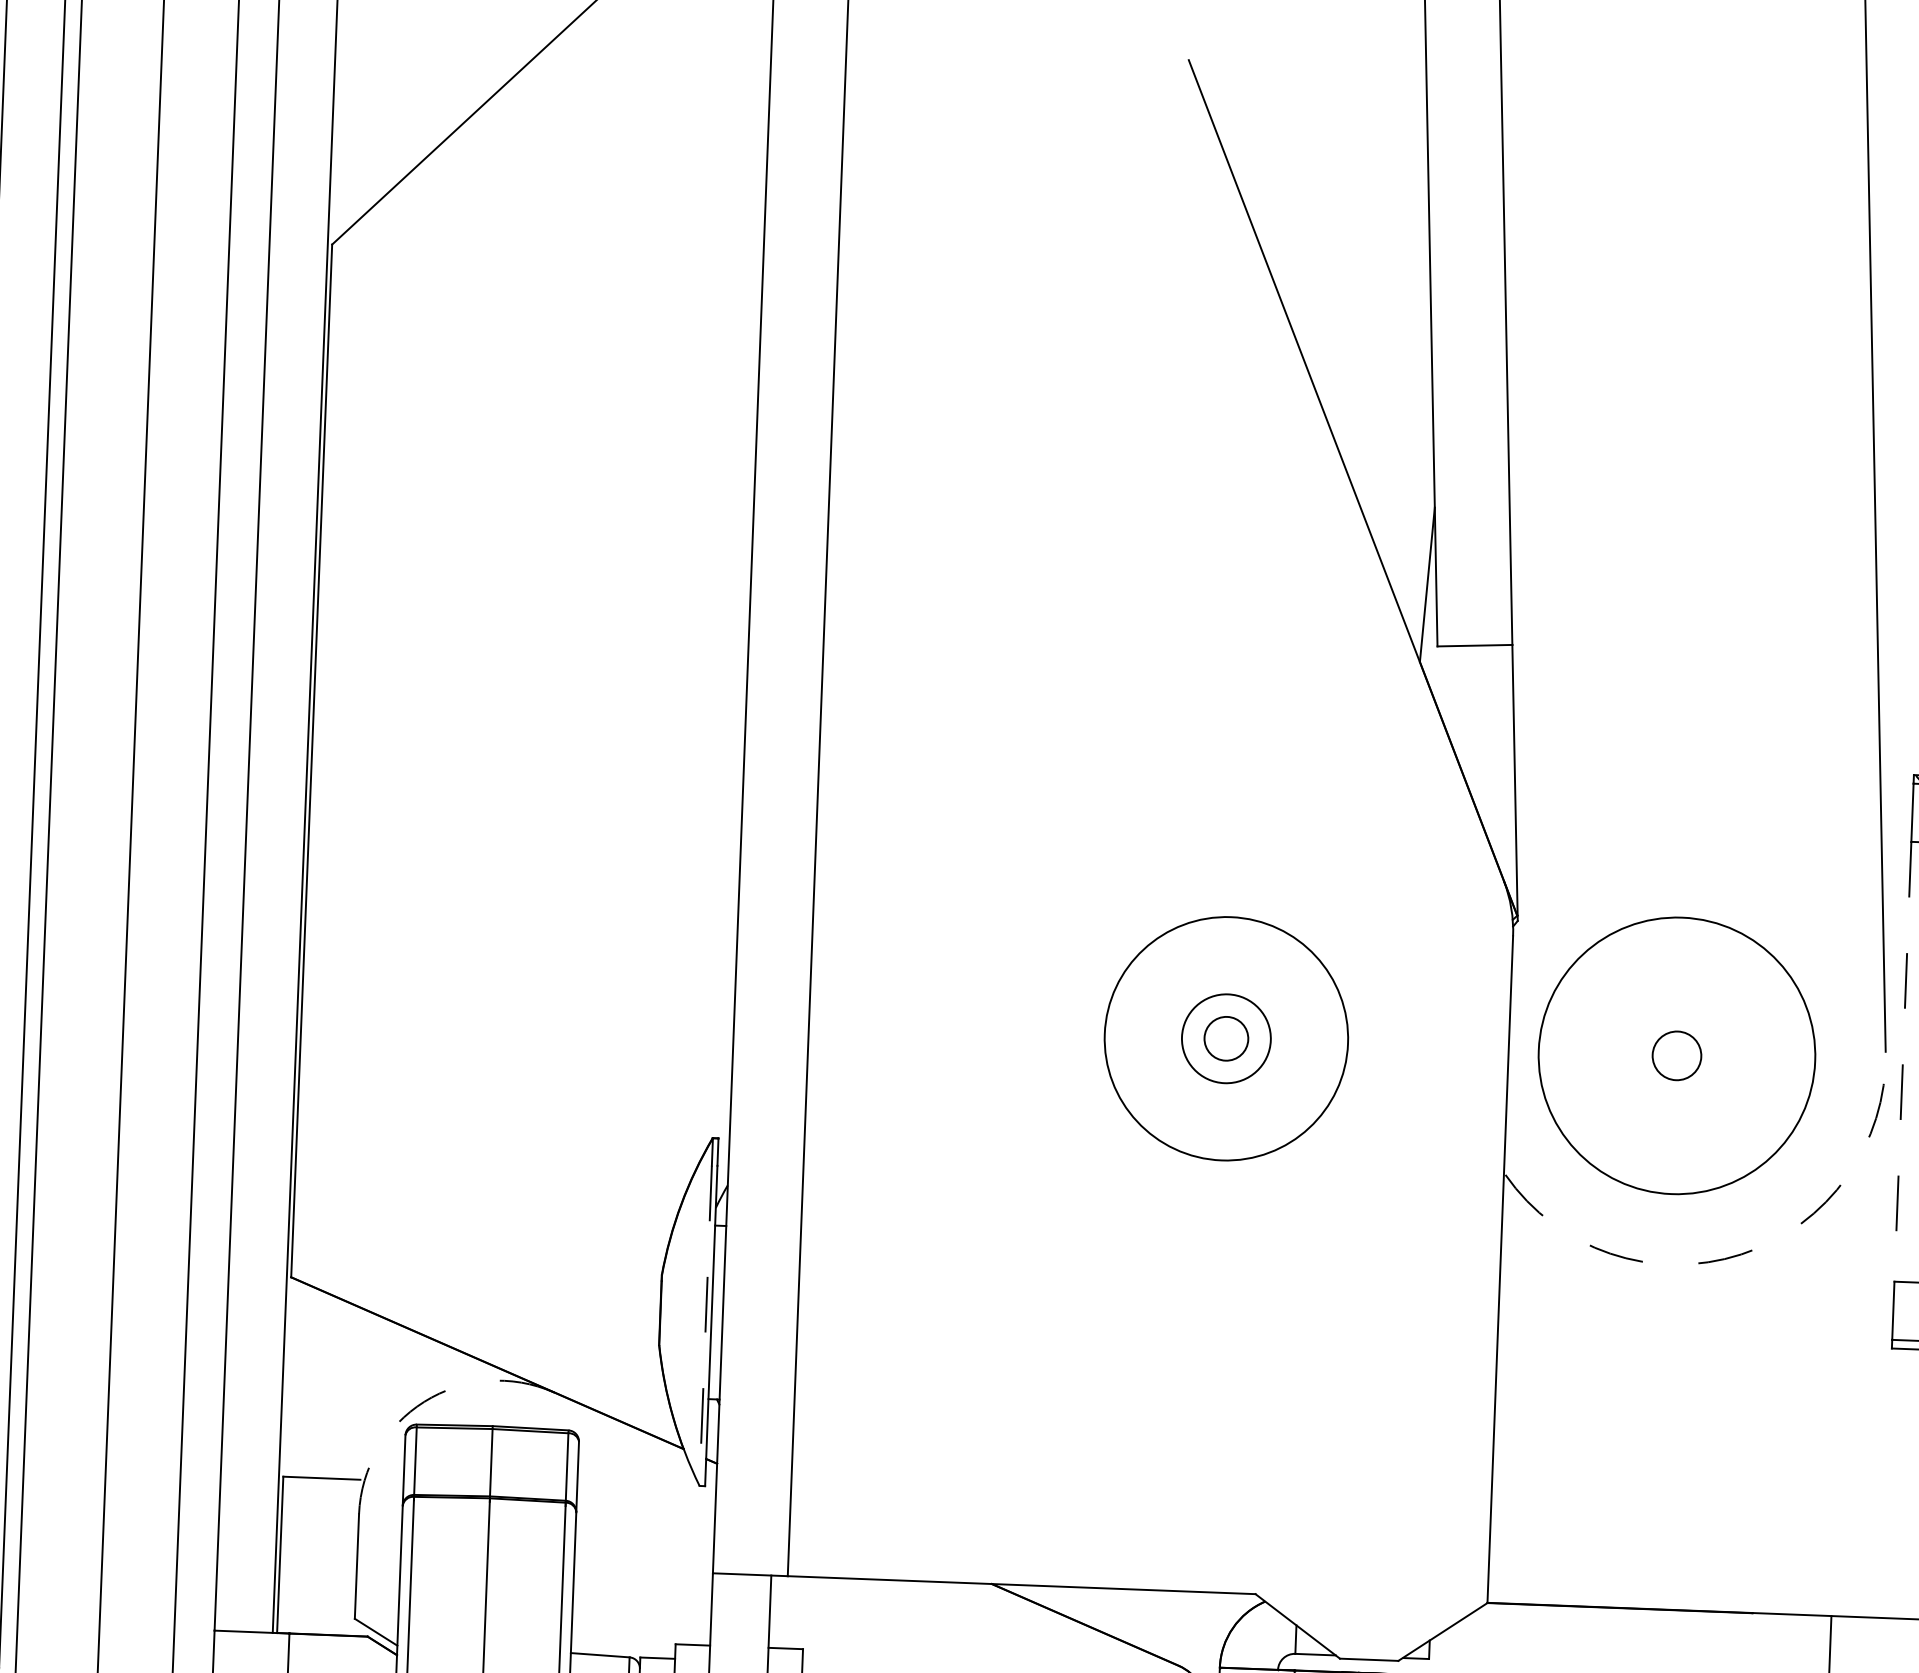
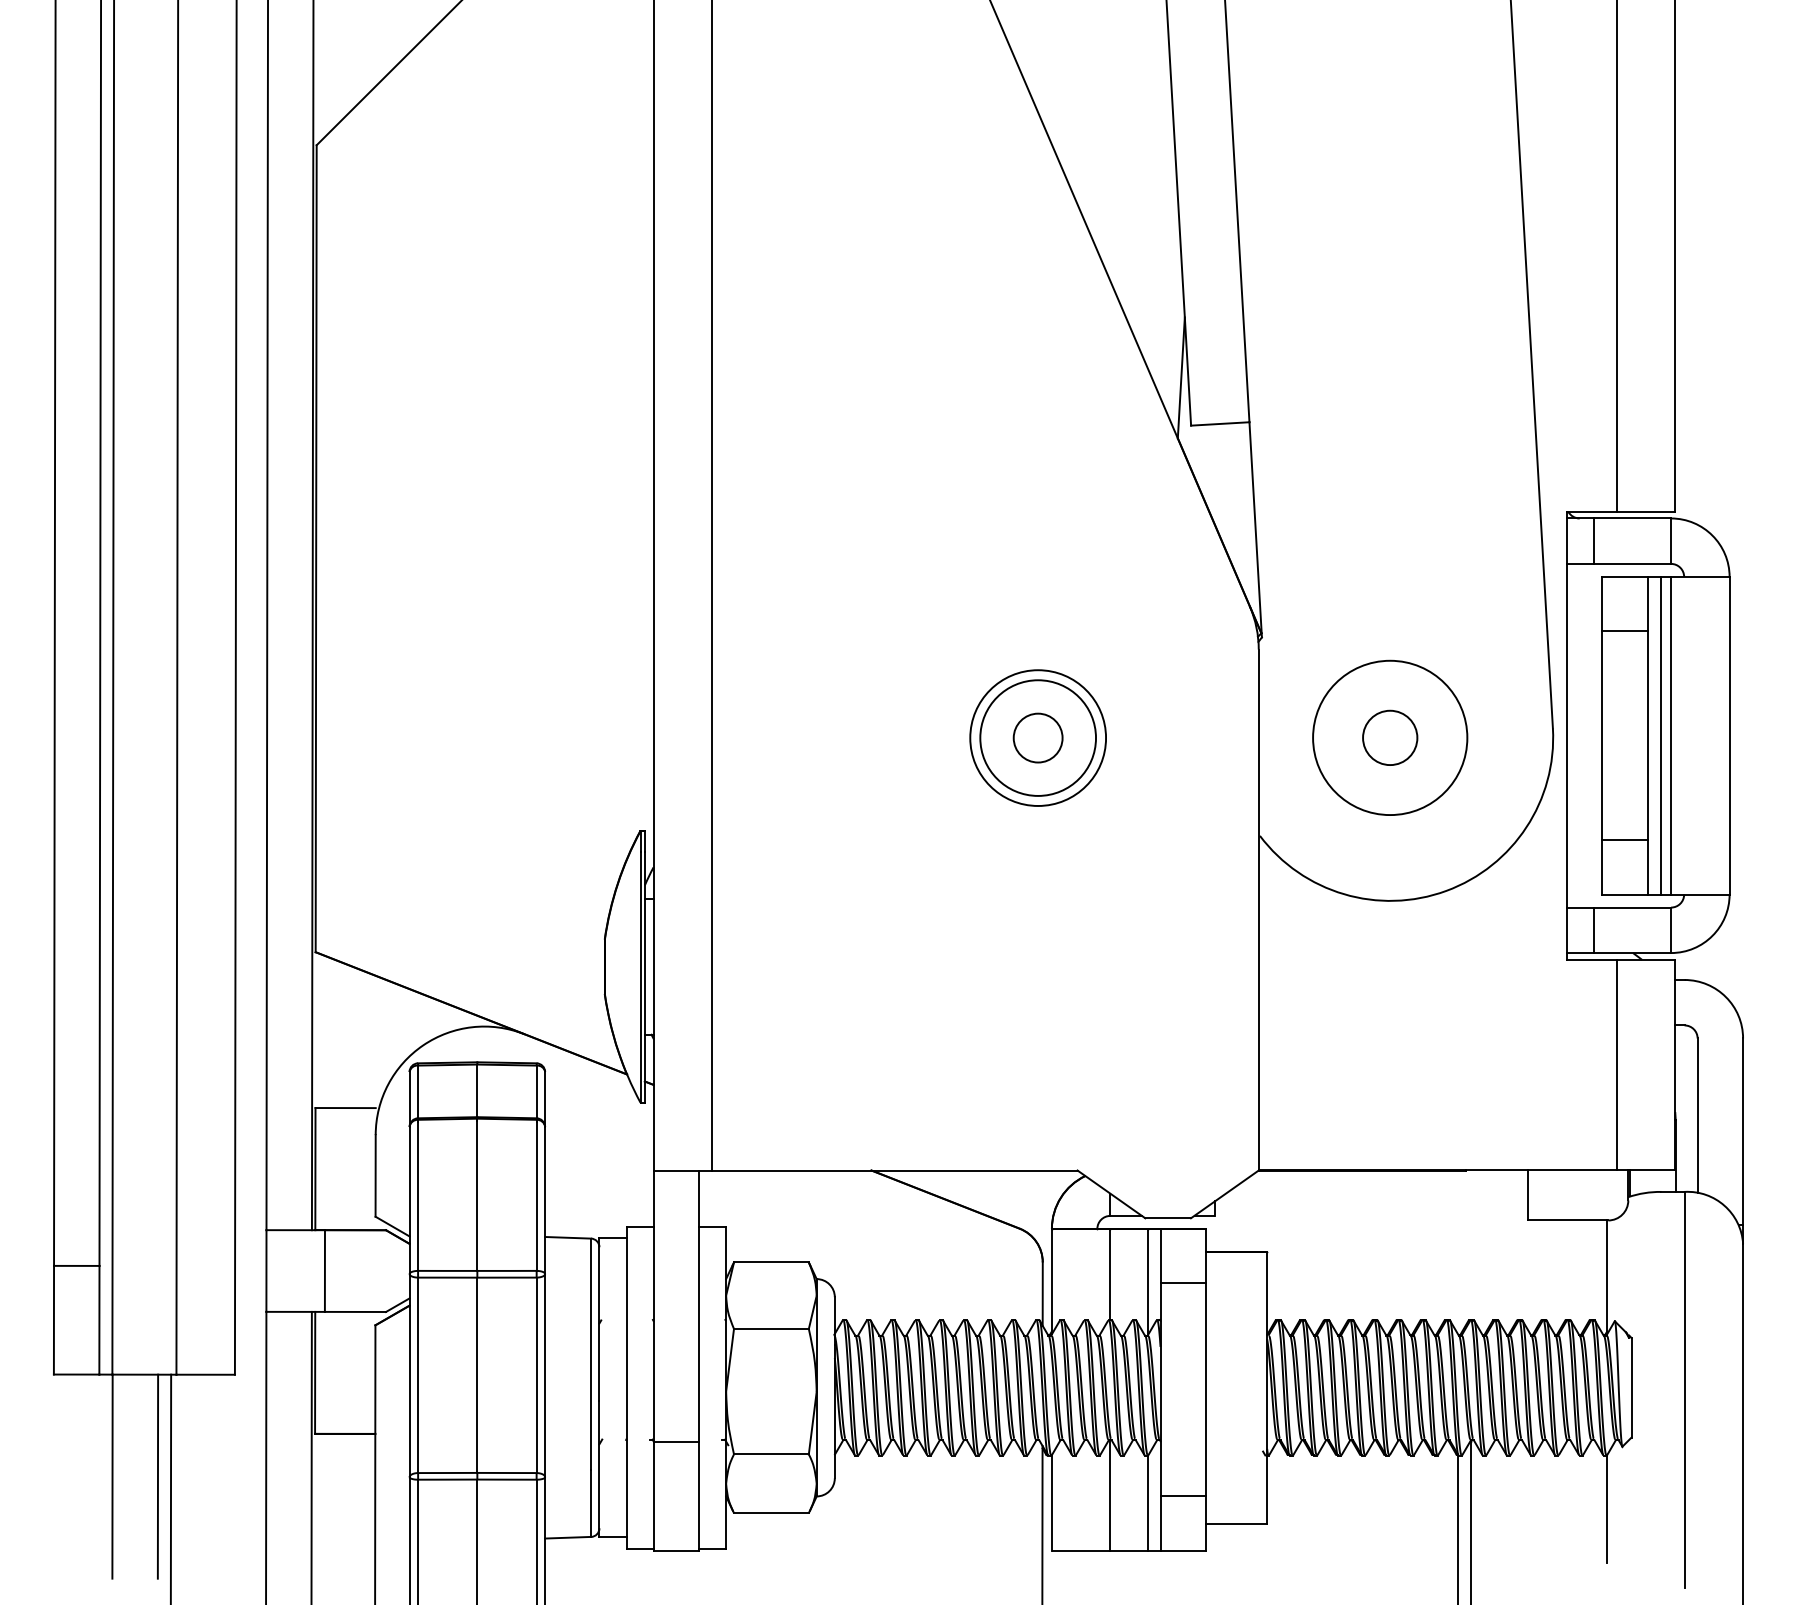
circle: (1225, 1037) -> (1037, 737), size x1.43
circle: (1226, 1038) -> (1038, 737), size x0.71
circle: (1226, 1038) -> (1038, 737), size x1.67
circle: (1677, 1055) -> (1390, 737), size x0.71
circle: (1677, 1055) -> (1390, 737), size x1.43
line: (1902, 1061) -> (1566, 735), dashed -> solid
arc: (1741, 1253) -> (1446, 890), dashed -> solid
line: (705, 1326) -> (640, 978), dashed -> solid
arc: (424, 1402) -> (423, 1045), dashed -> solid

